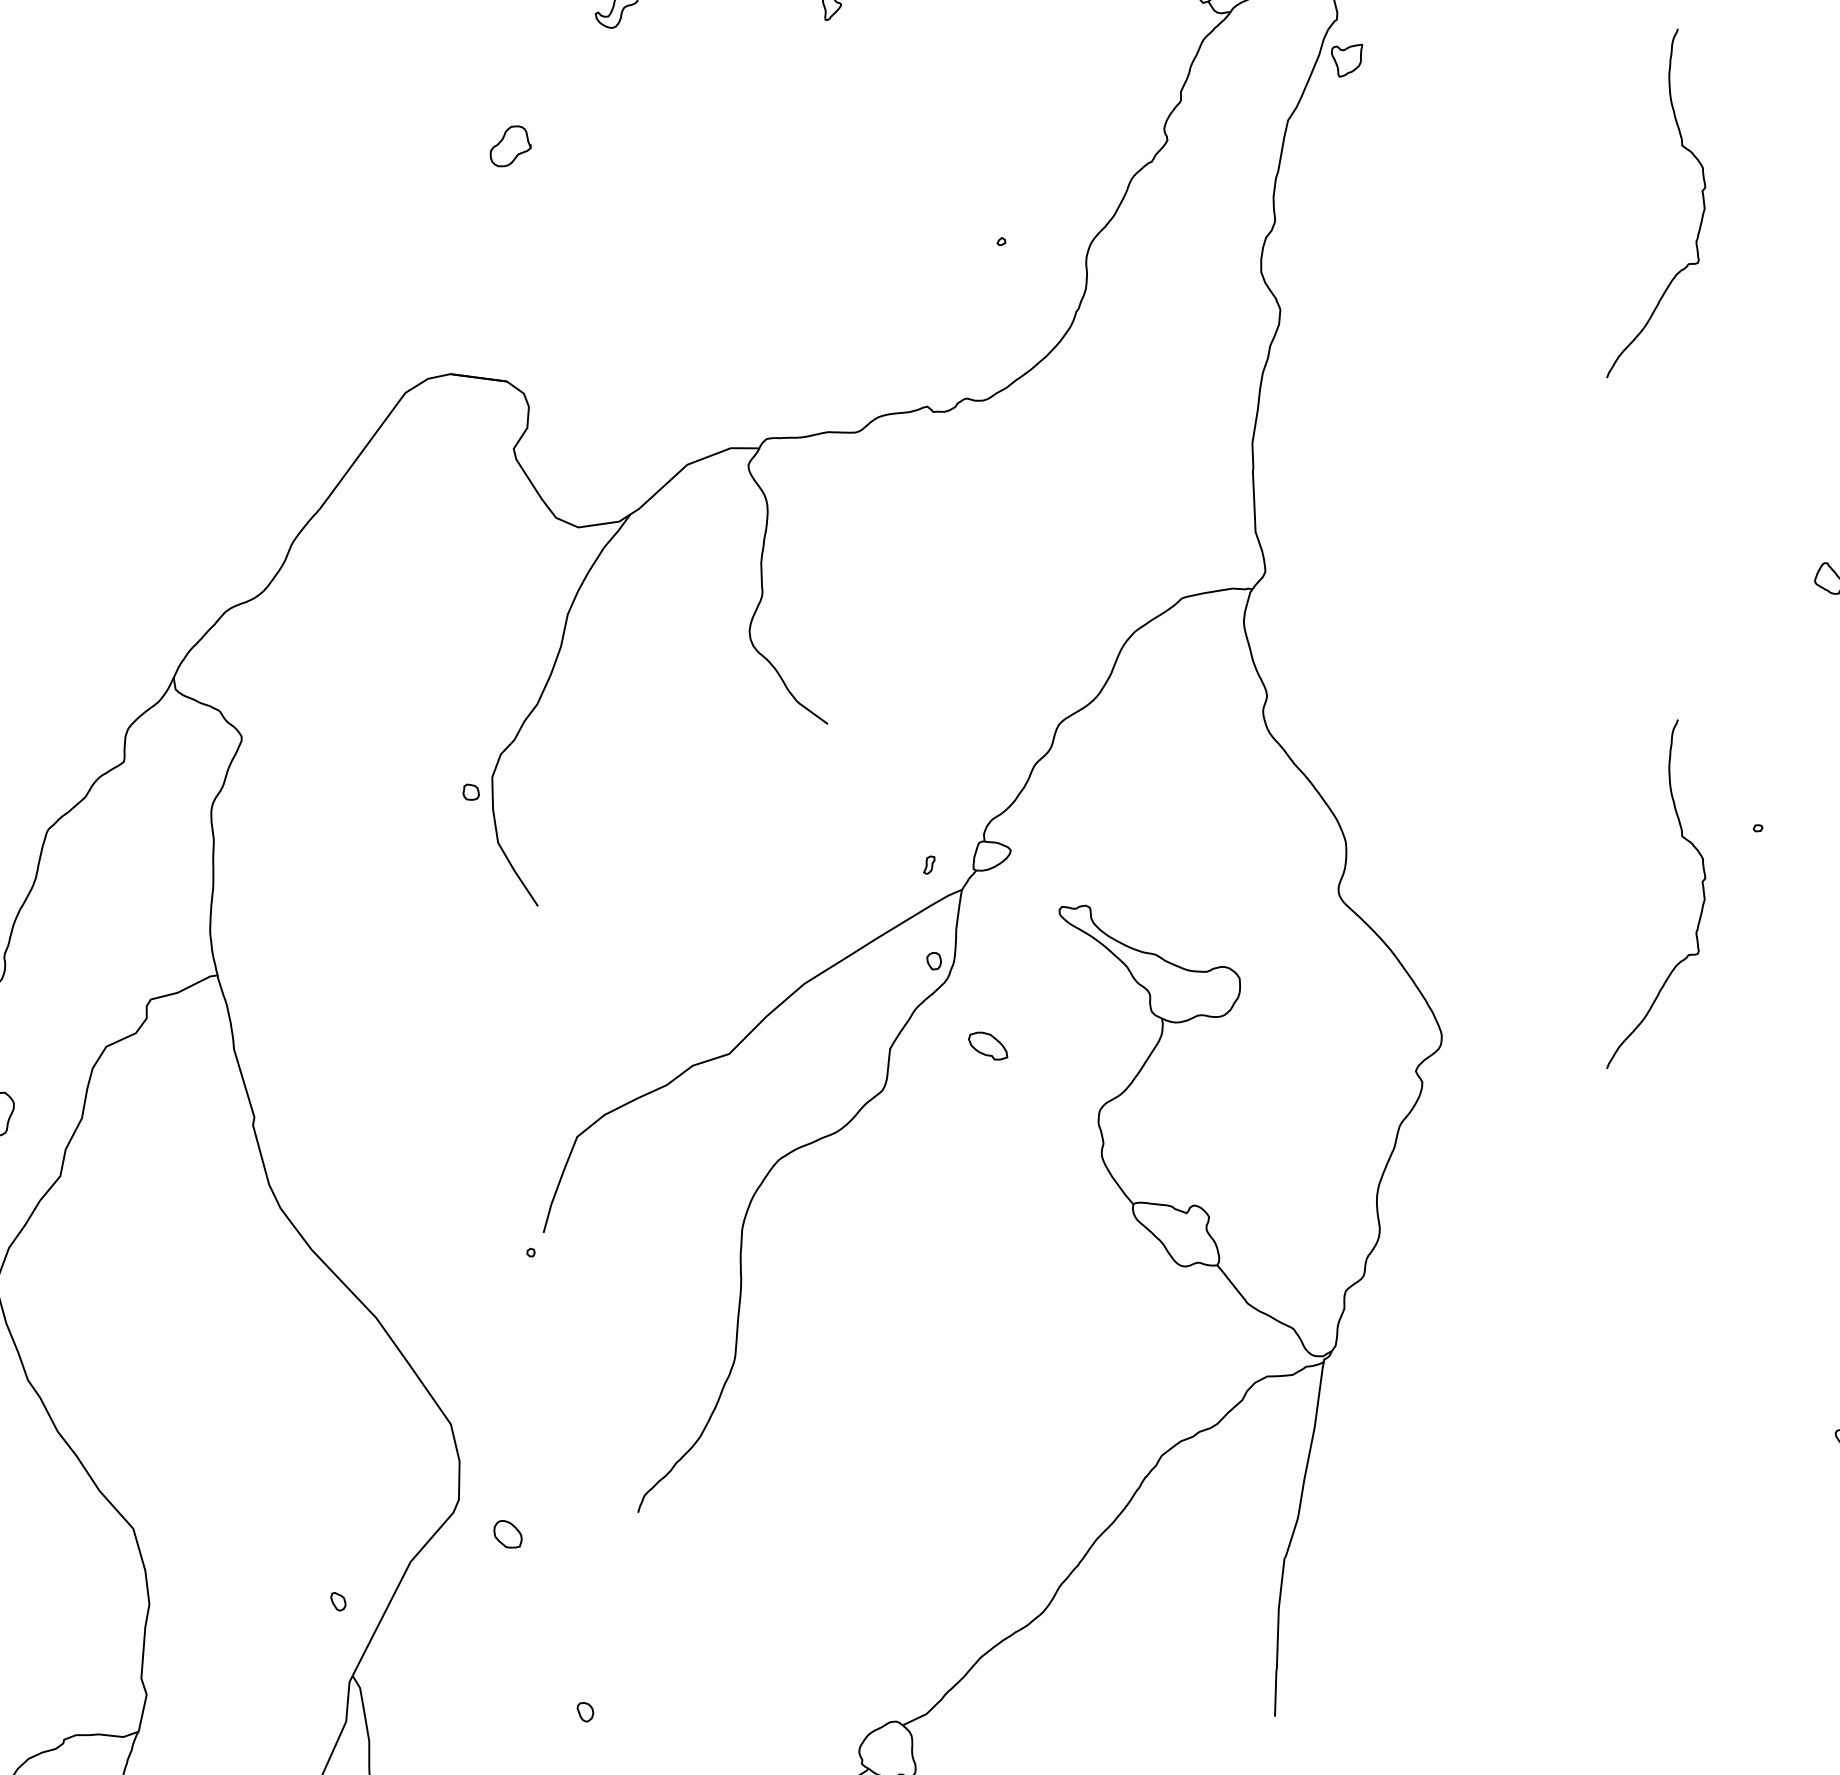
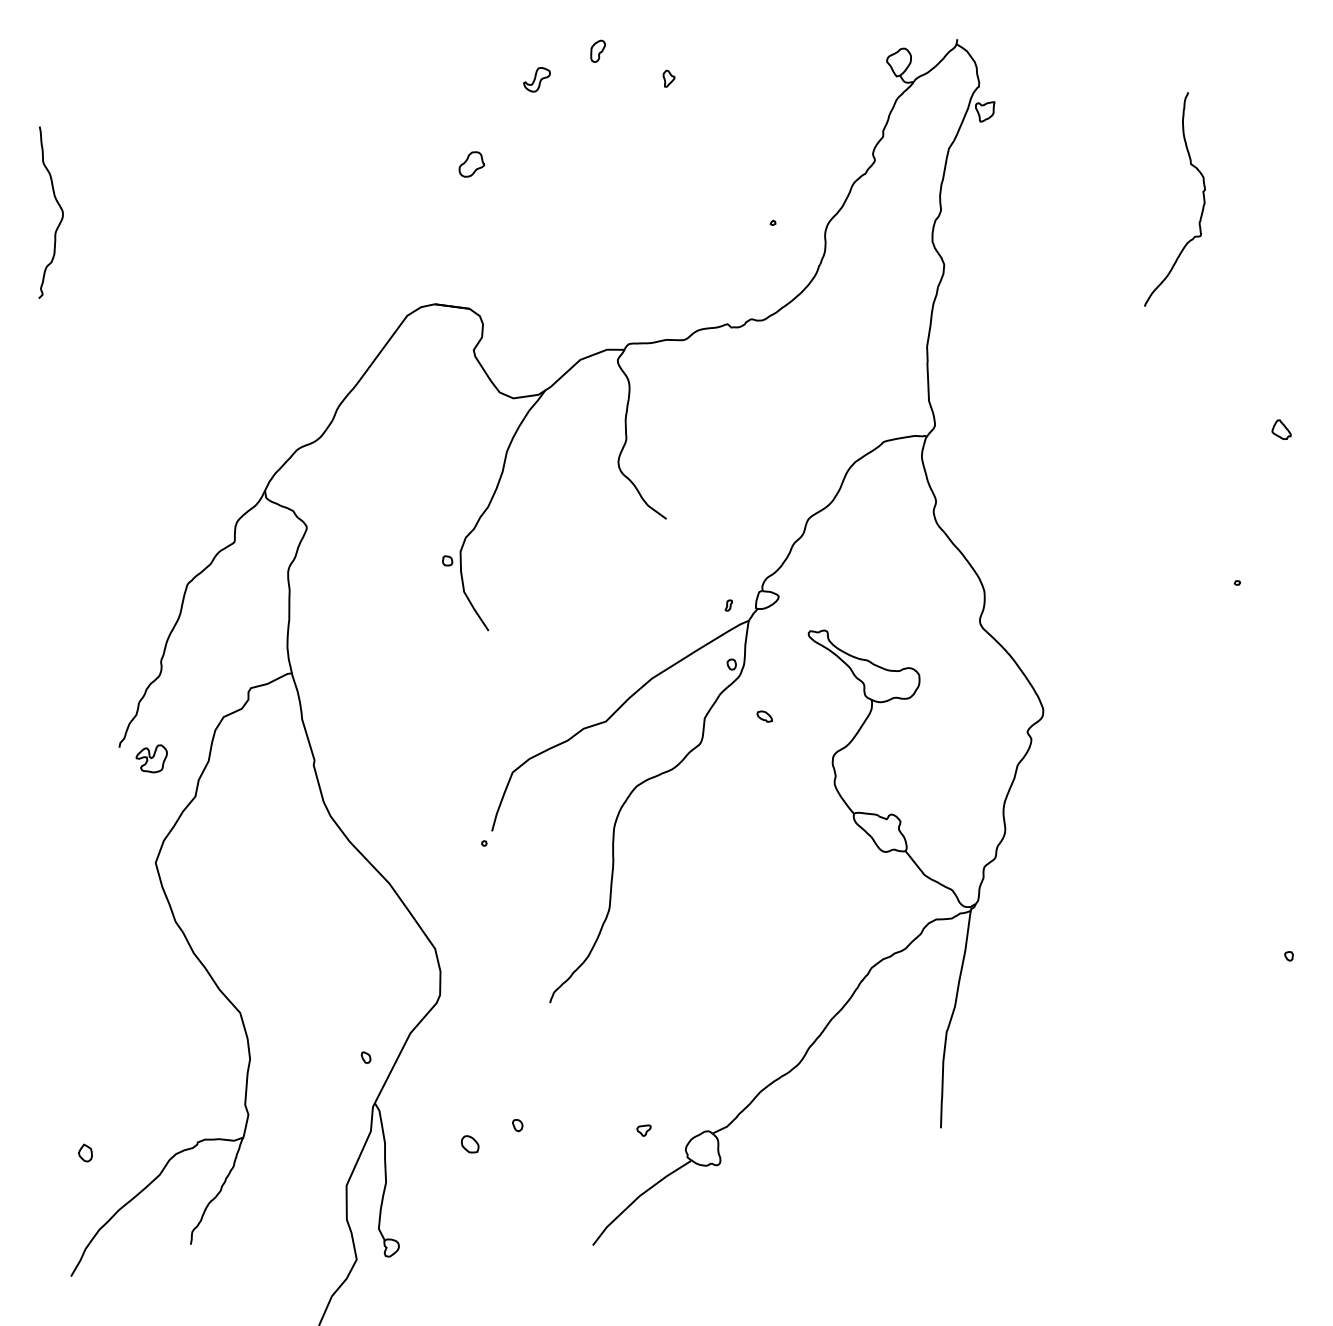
curve: (1701, 886) -> (1202, 618), removed
part: (987, 1045) -> (764, 716), size x0.62
part: (508, 1534) -> (470, 1144), moved
part: (790, 1720) -> (643, 1130), added

